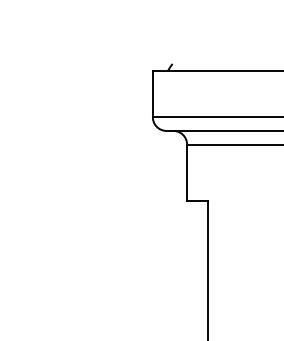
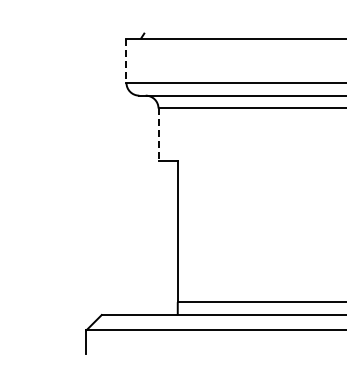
line: (152, 94) -> (126, 61), solid -> dashed
line: (187, 173) -> (158, 135), solid -> dashed

